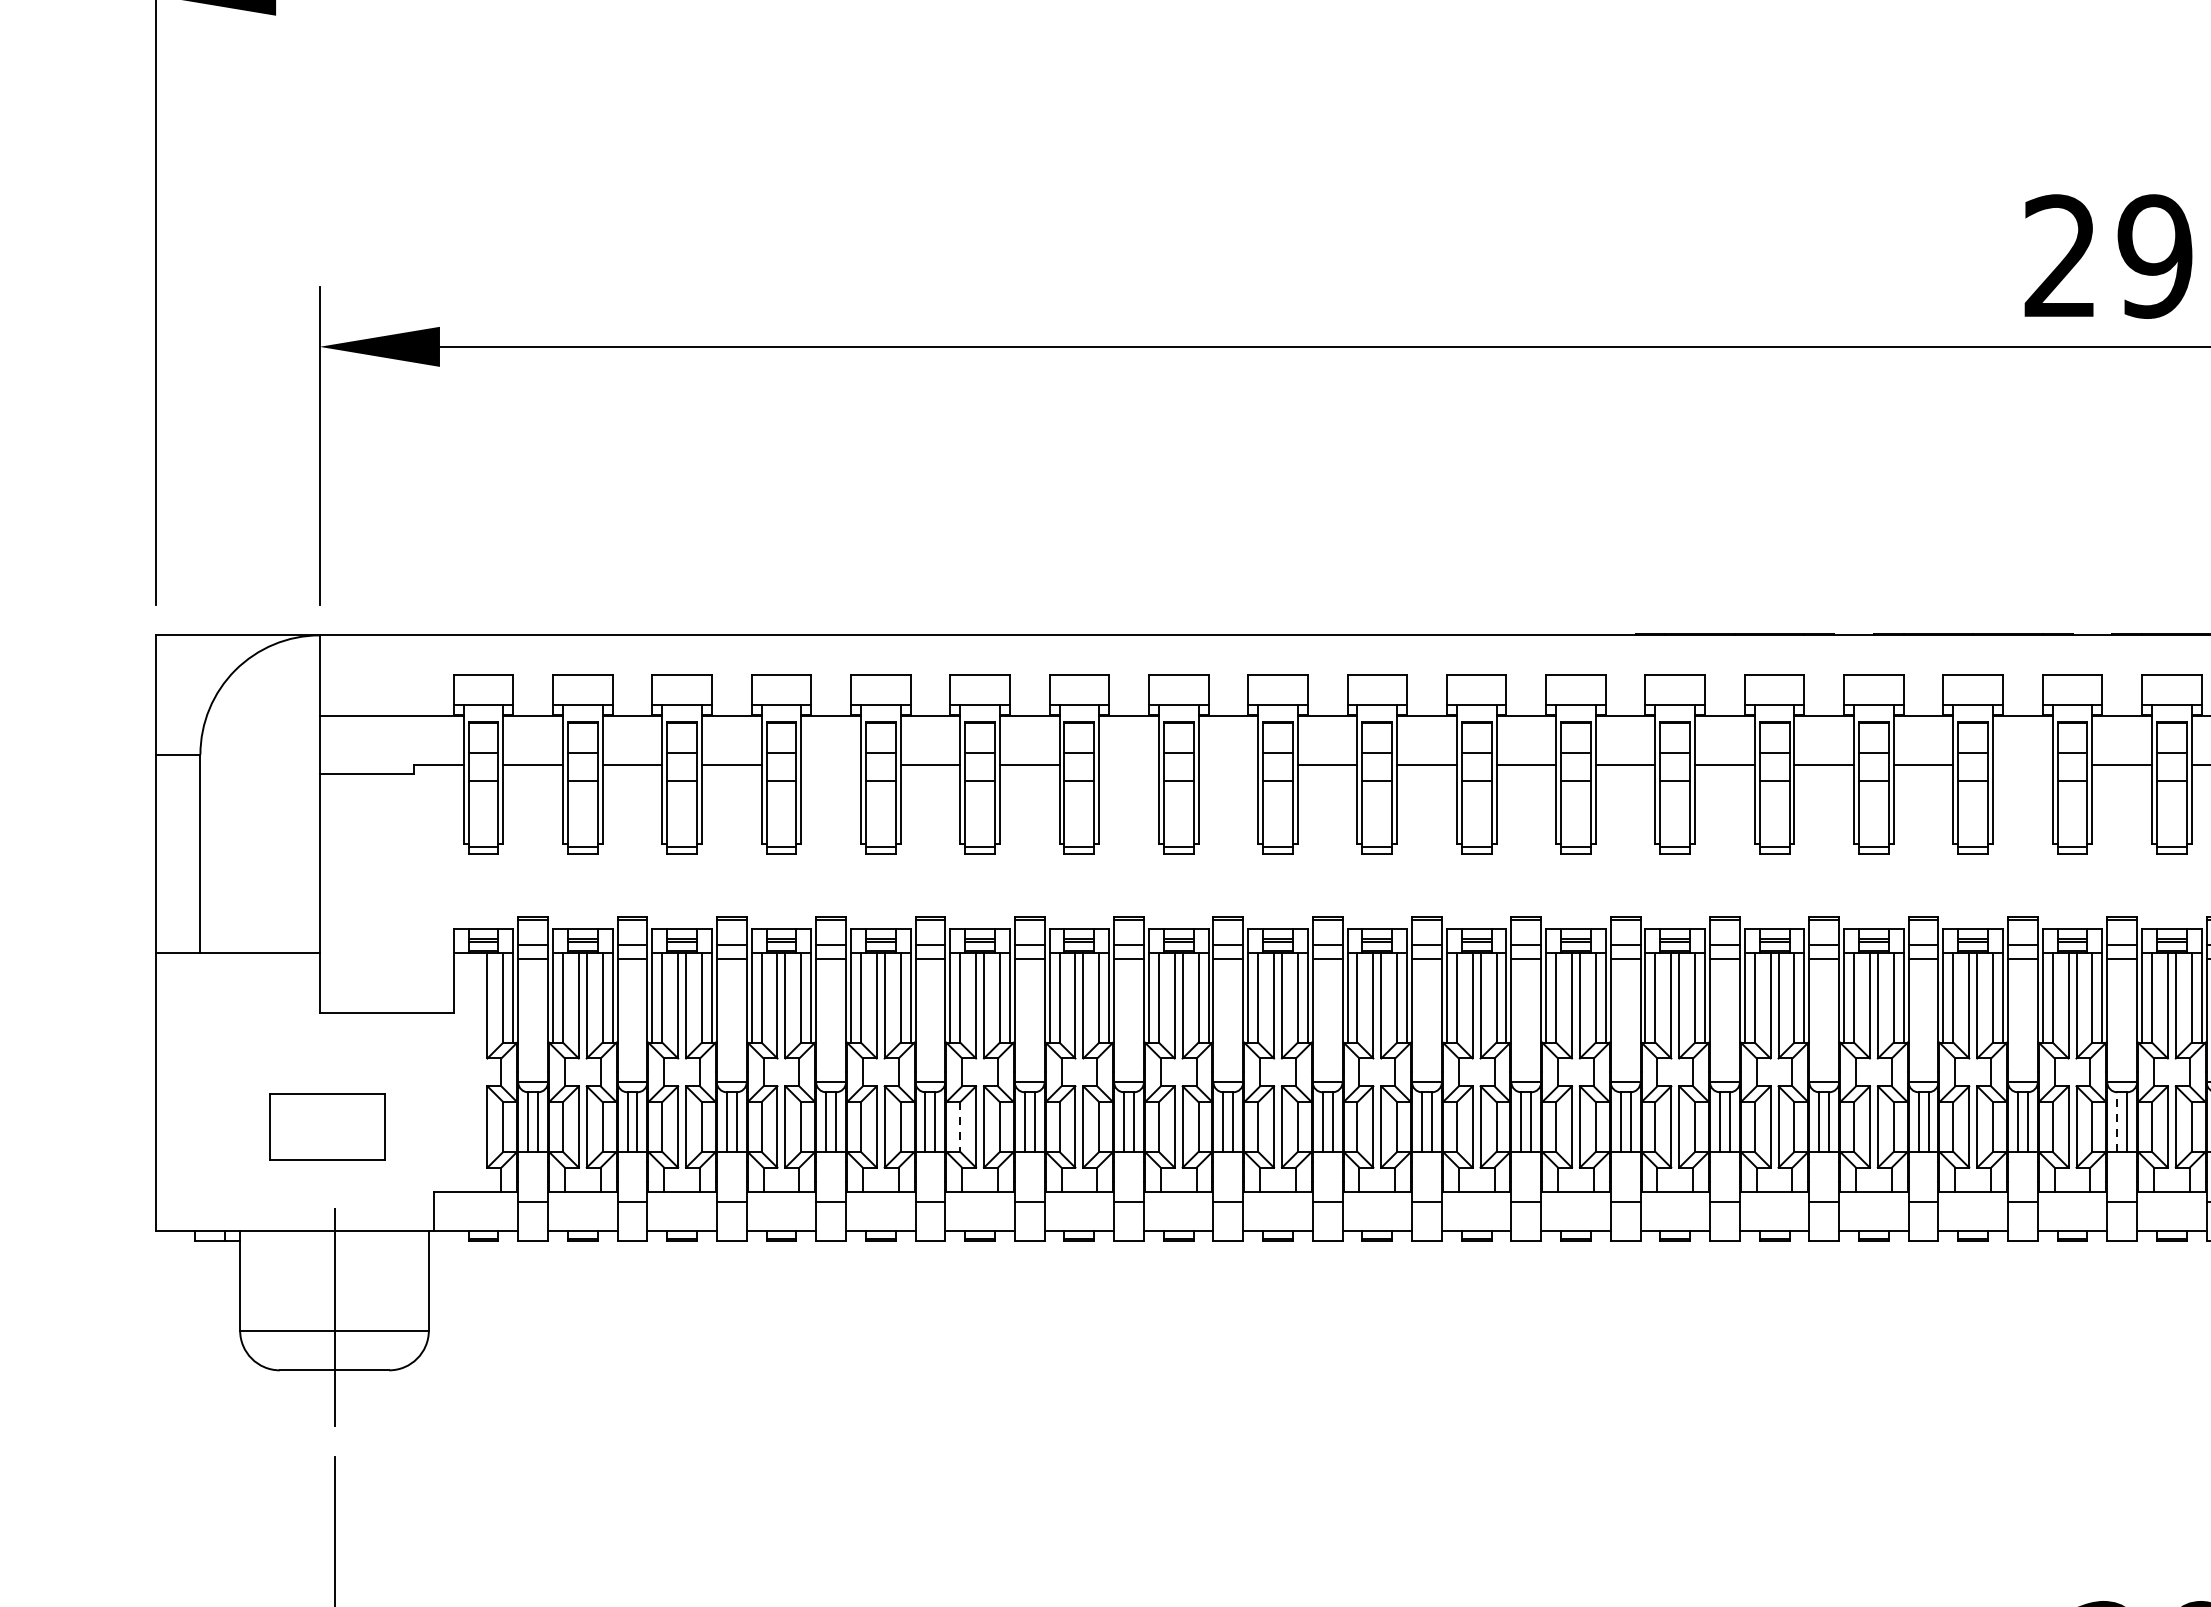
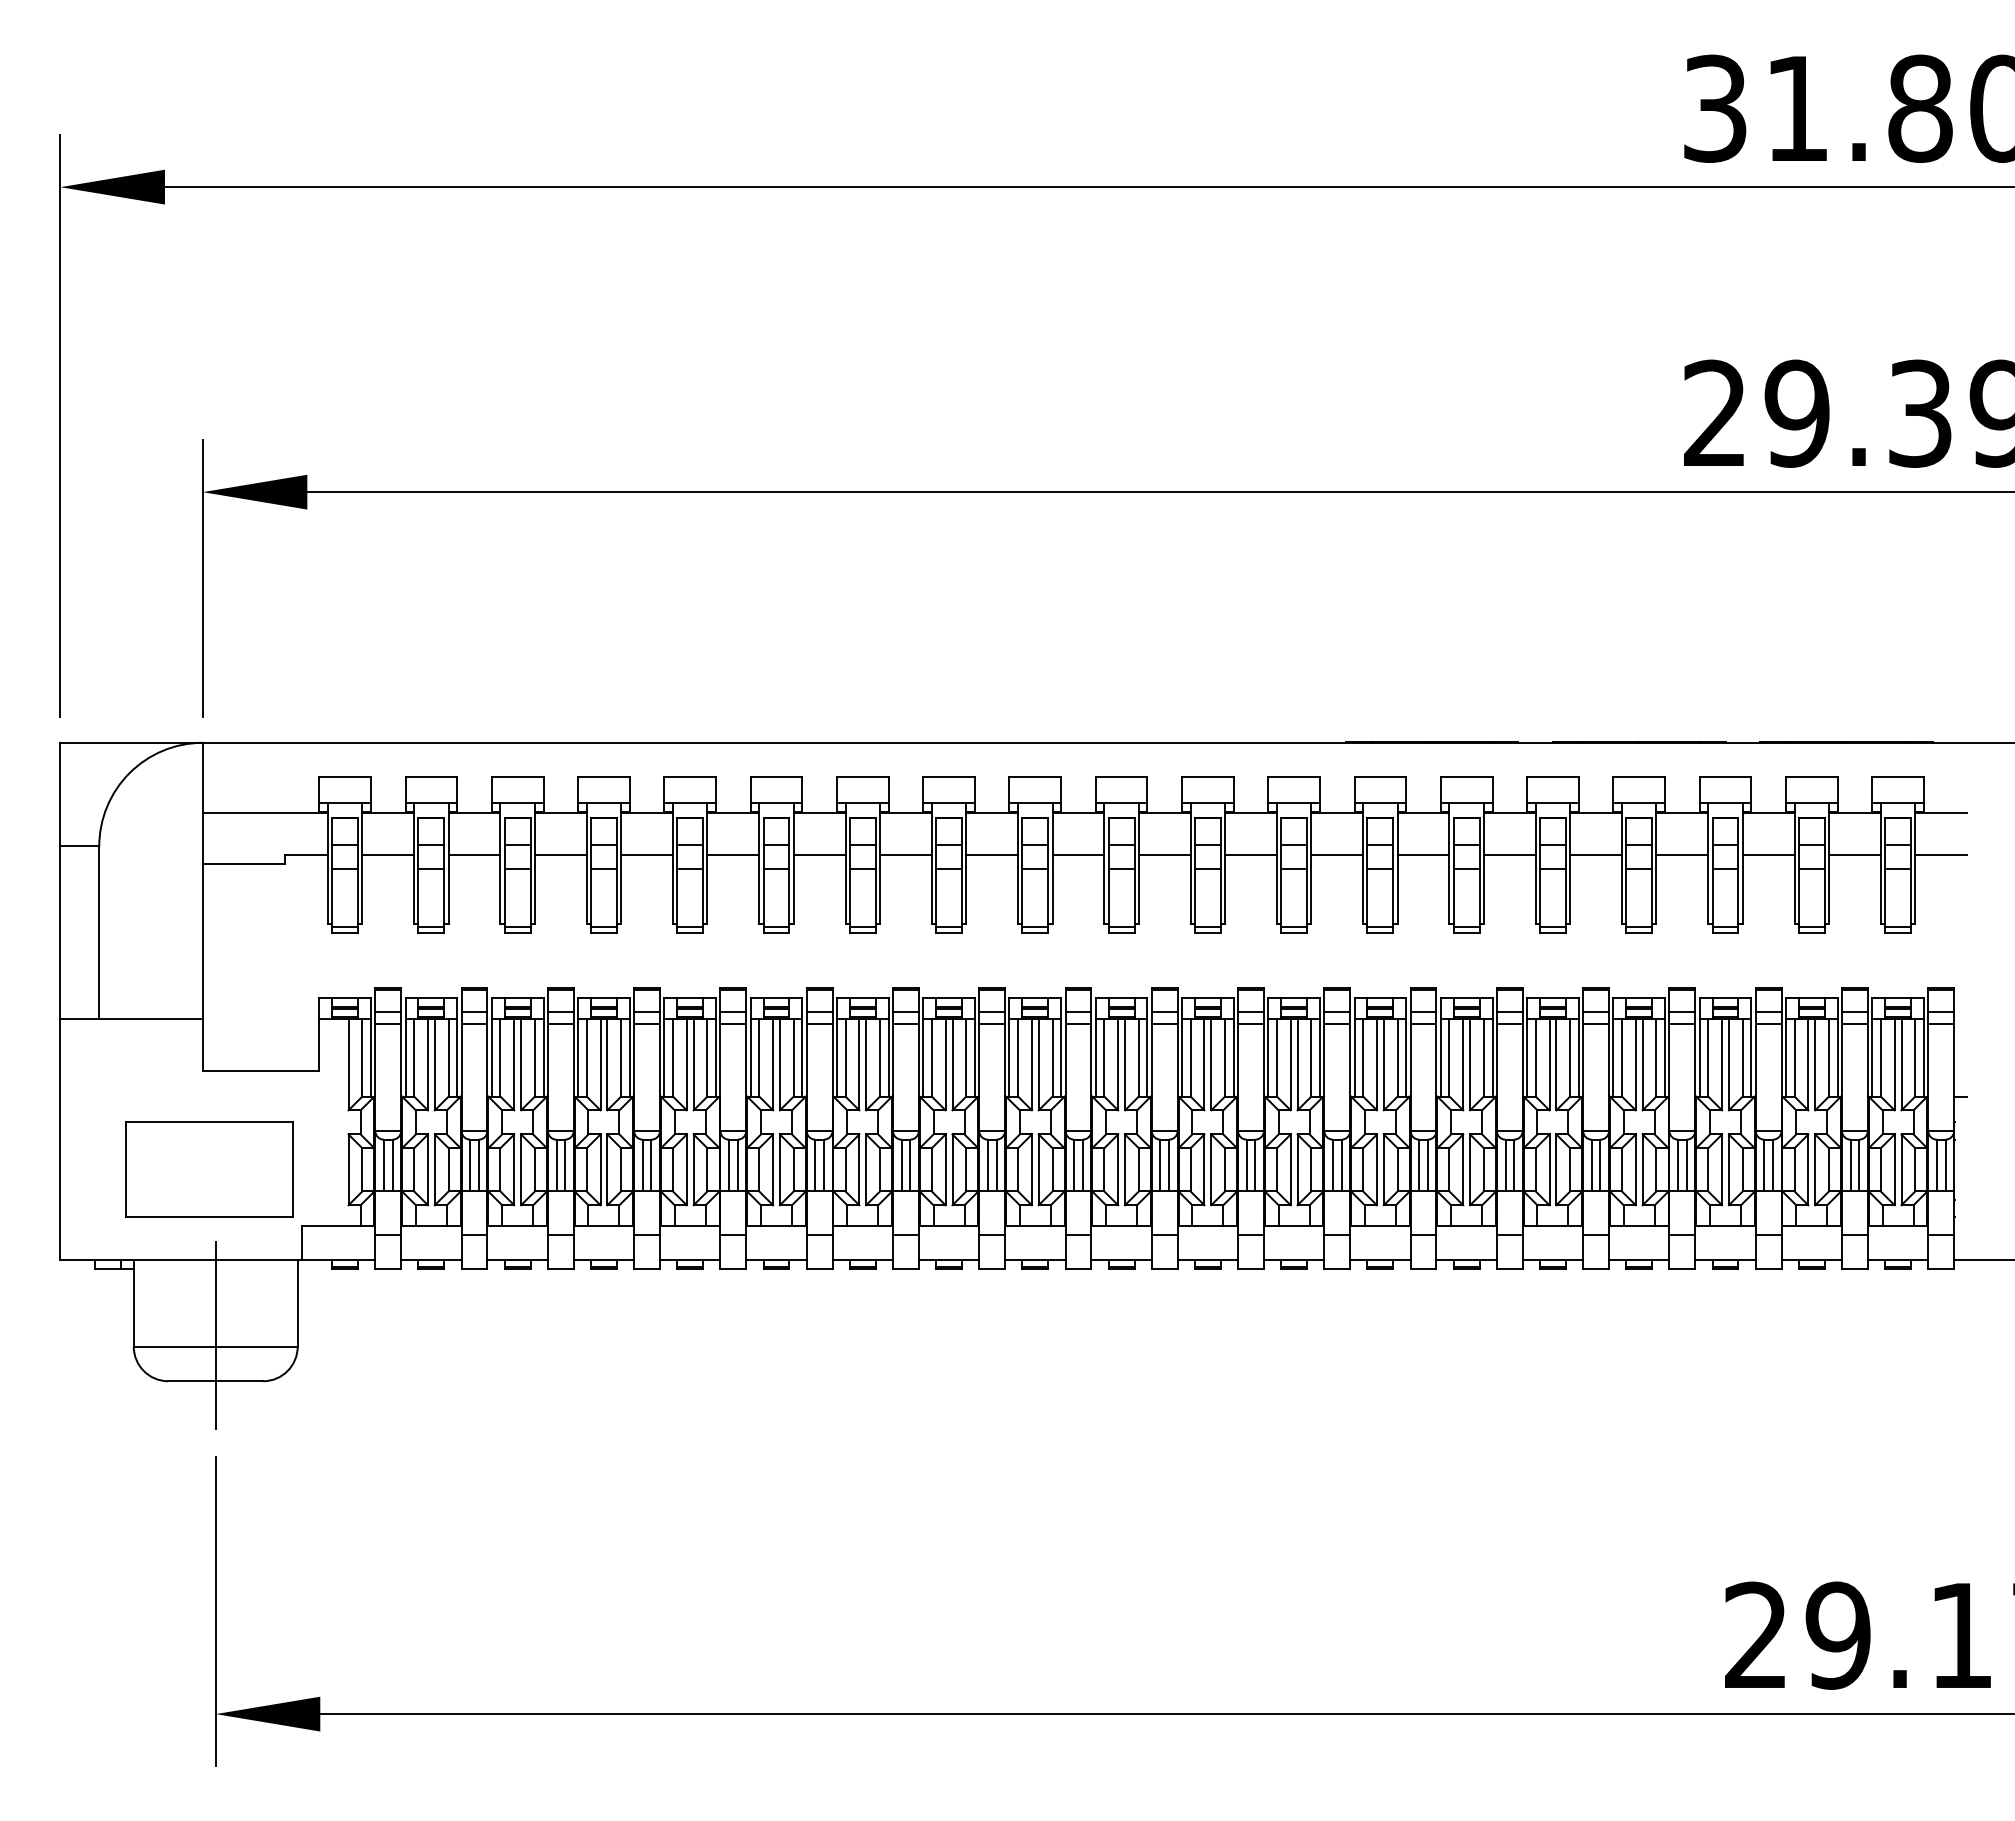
line: (830, 763) -> (646, 854), added
line: (1128, 763) -> (905, 854), added
line: (1228, 763) -> (992, 854), added
line: (2023, 763) -> (1682, 854), added
line: (2117, 1121) -> (1764, 1165), dashed -> solid
part: (327, 1126) -> (209, 1169), size x1.67
line: (960, 1126) -> (759, 1169), dashed -> solid

